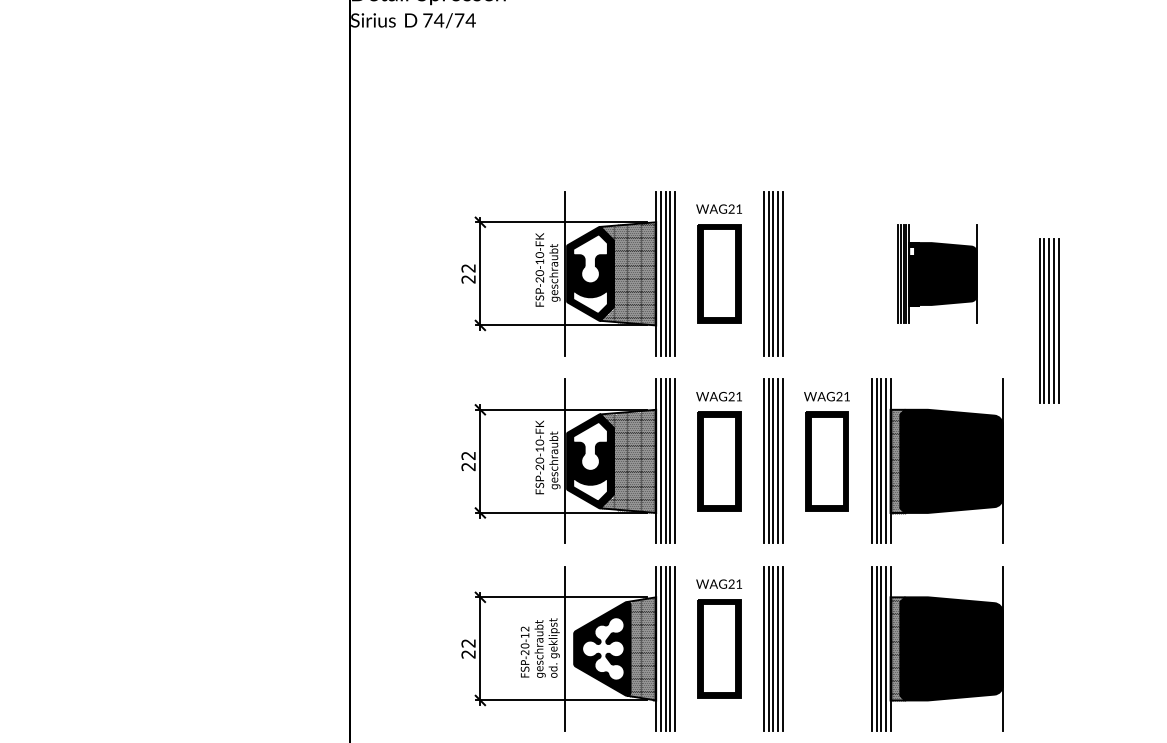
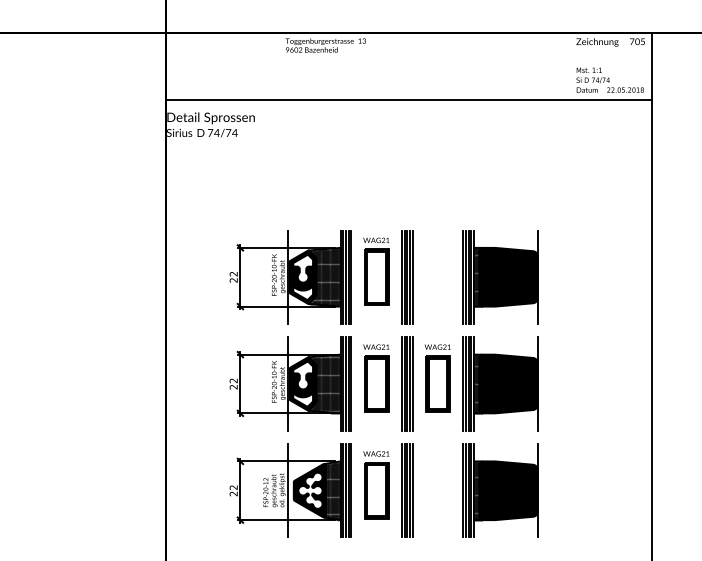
part: (937, 274) -> (500, 277), size x1.67
part: (1049, 321) -> (564, 304), removed

